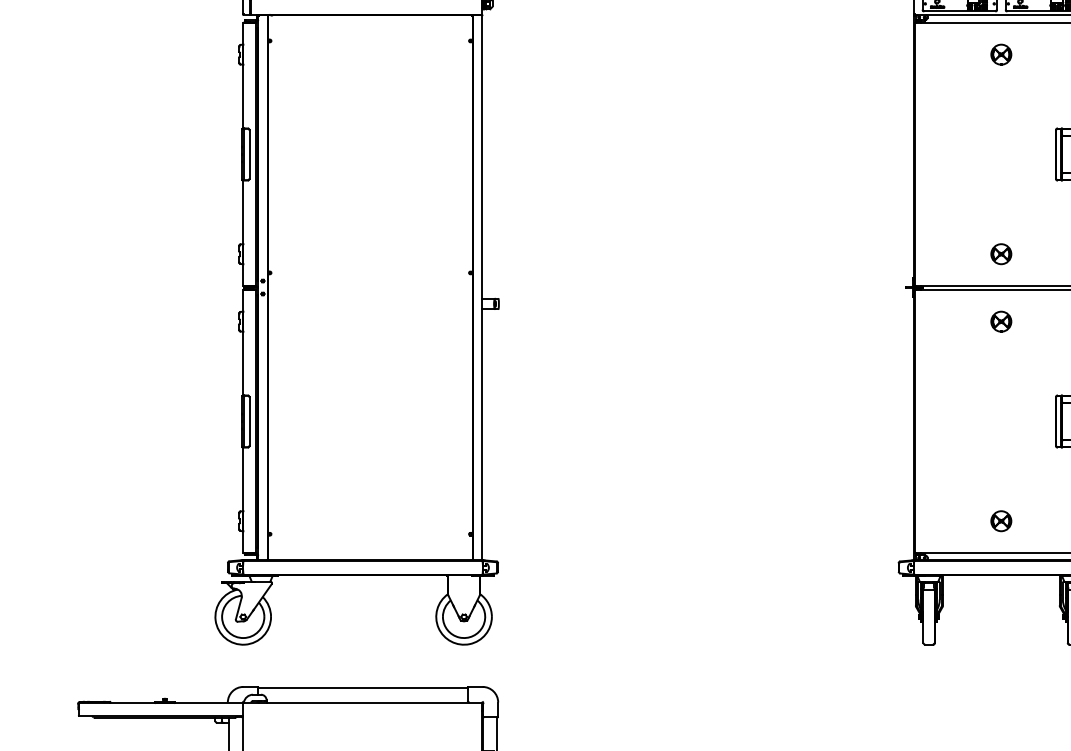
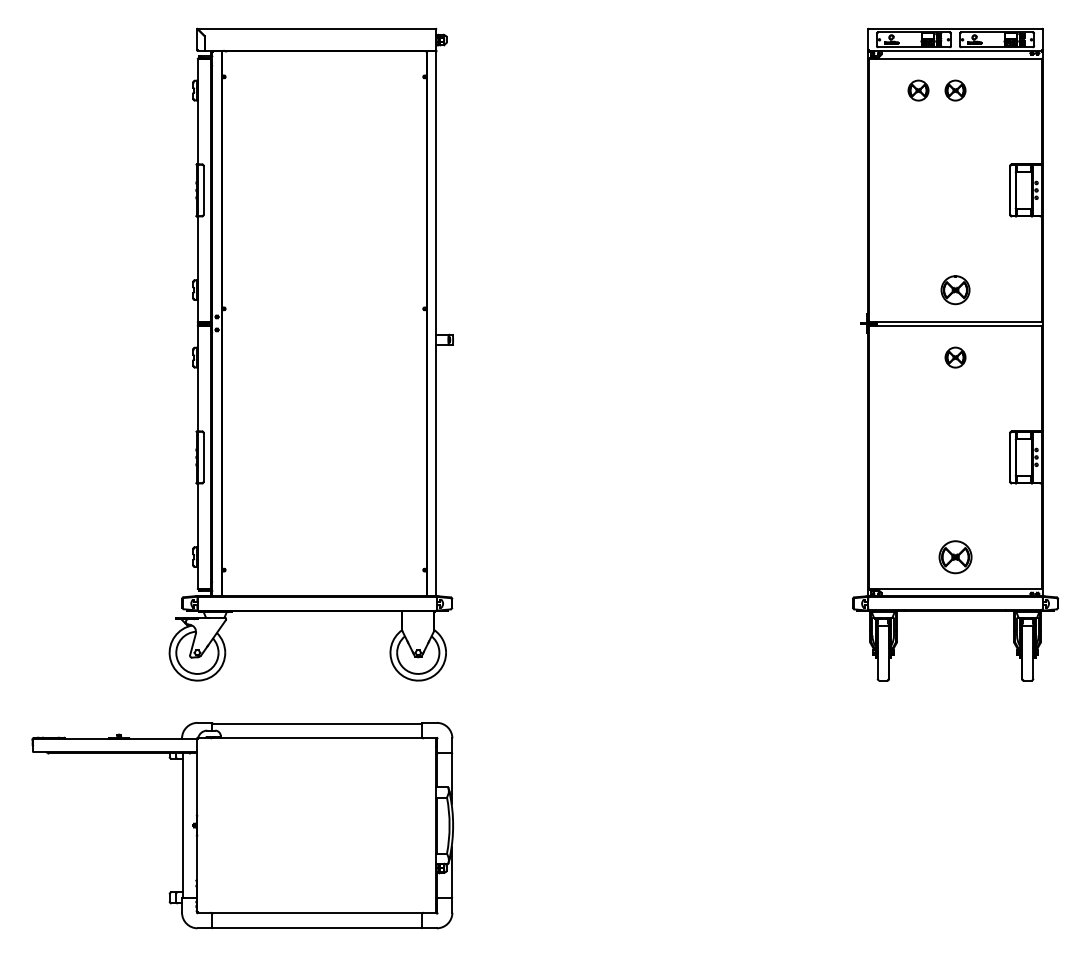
part: (964, 54) -> (918, 90), added
part: (1001, 253) -> (955, 289), size x1.4
part: (1001, 520) -> (955, 556), size x1.6

